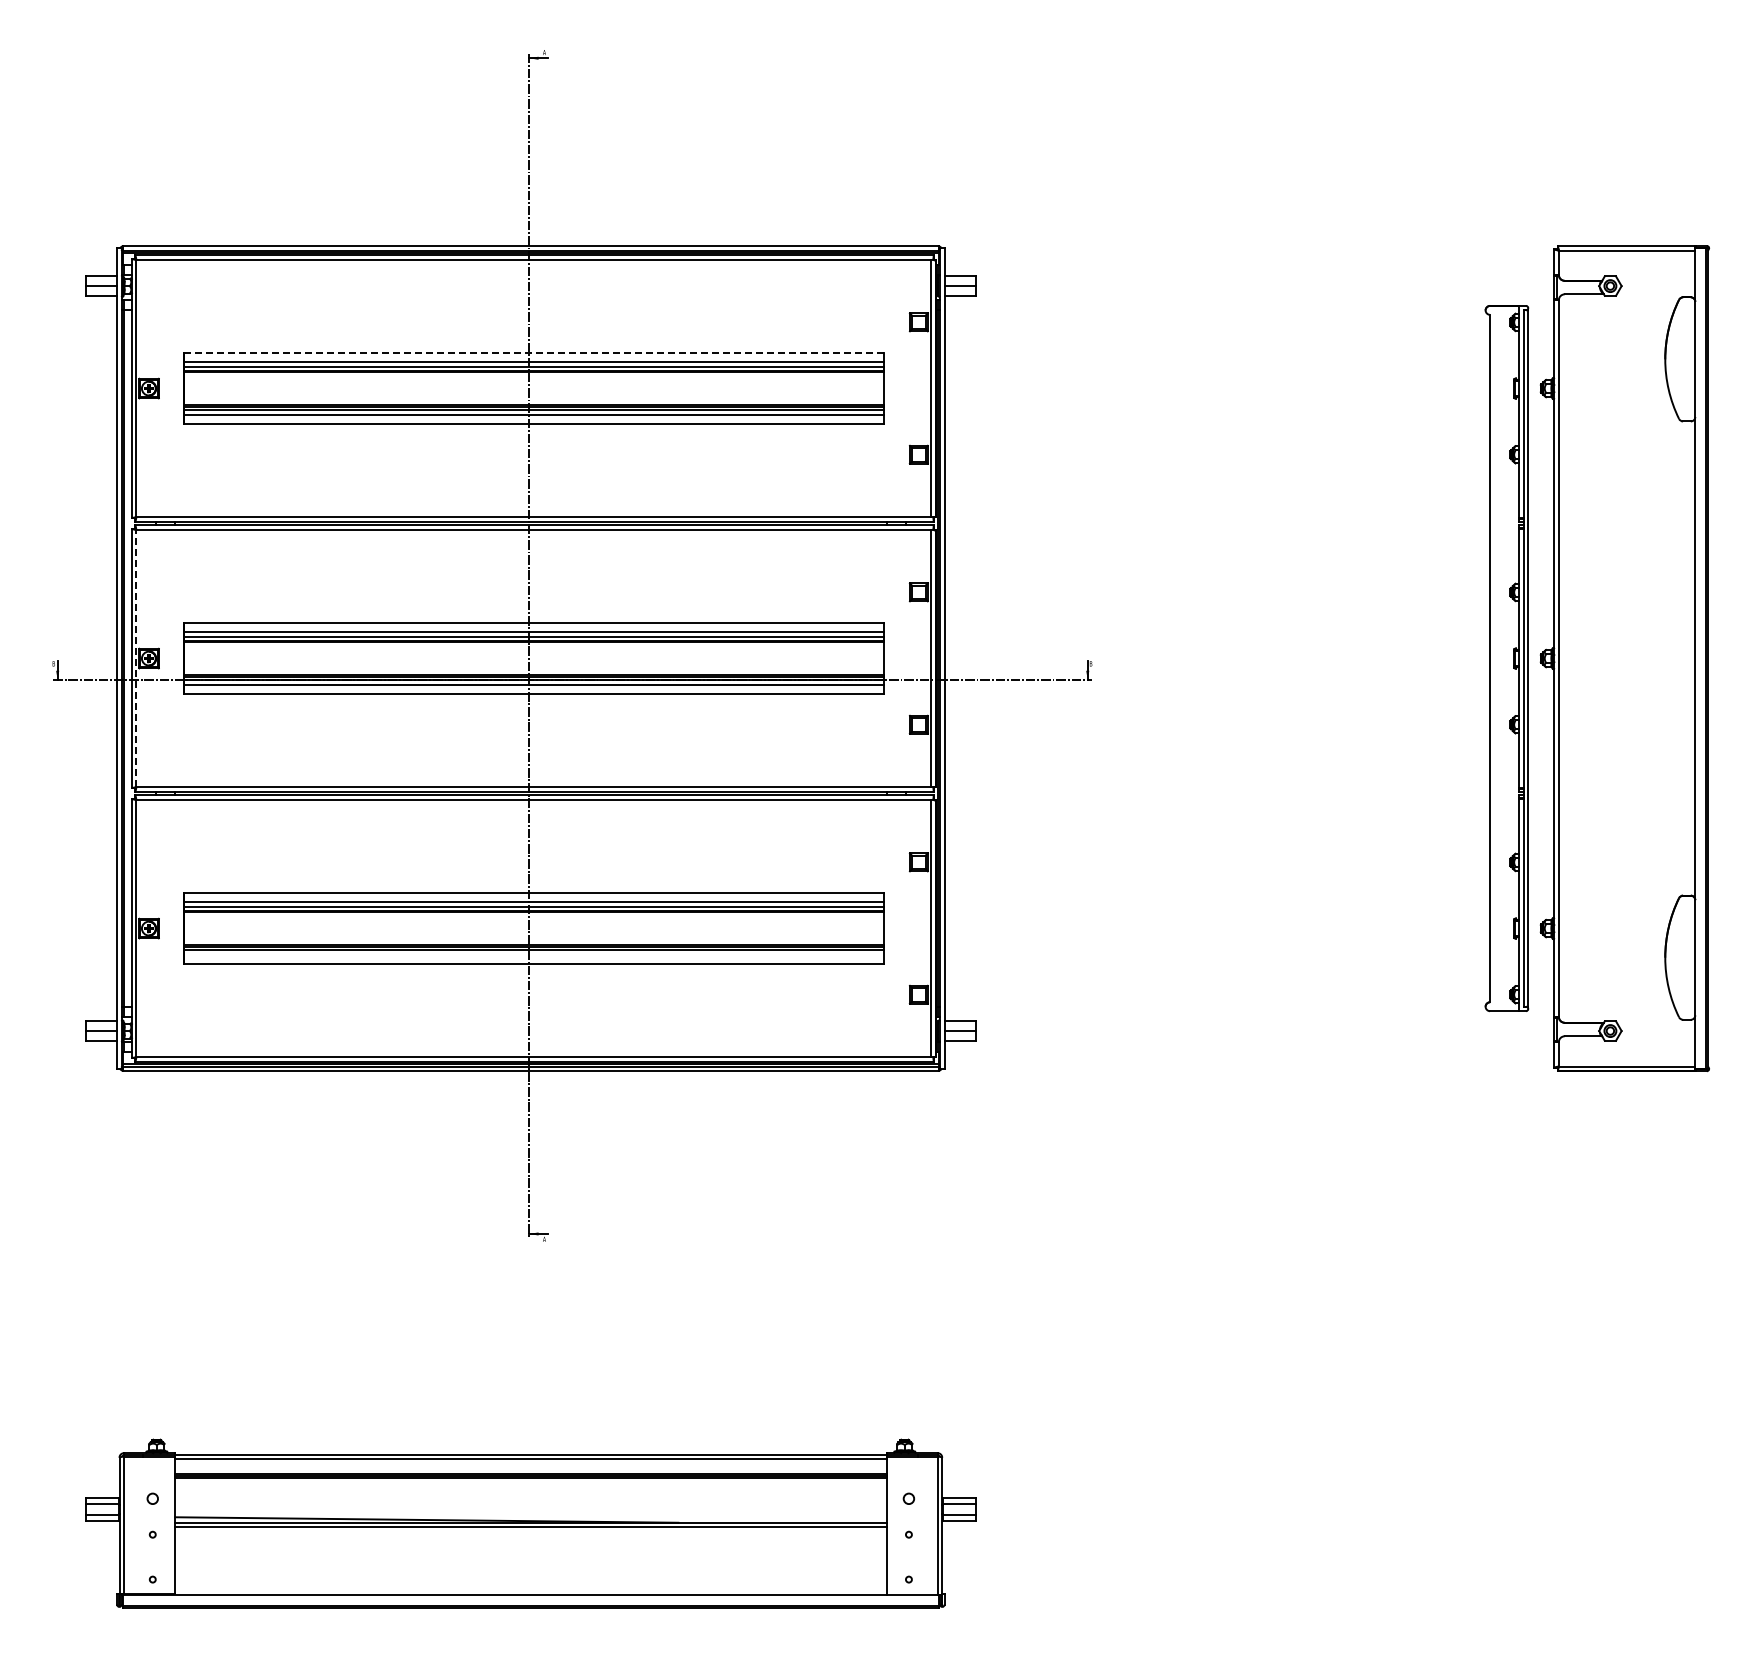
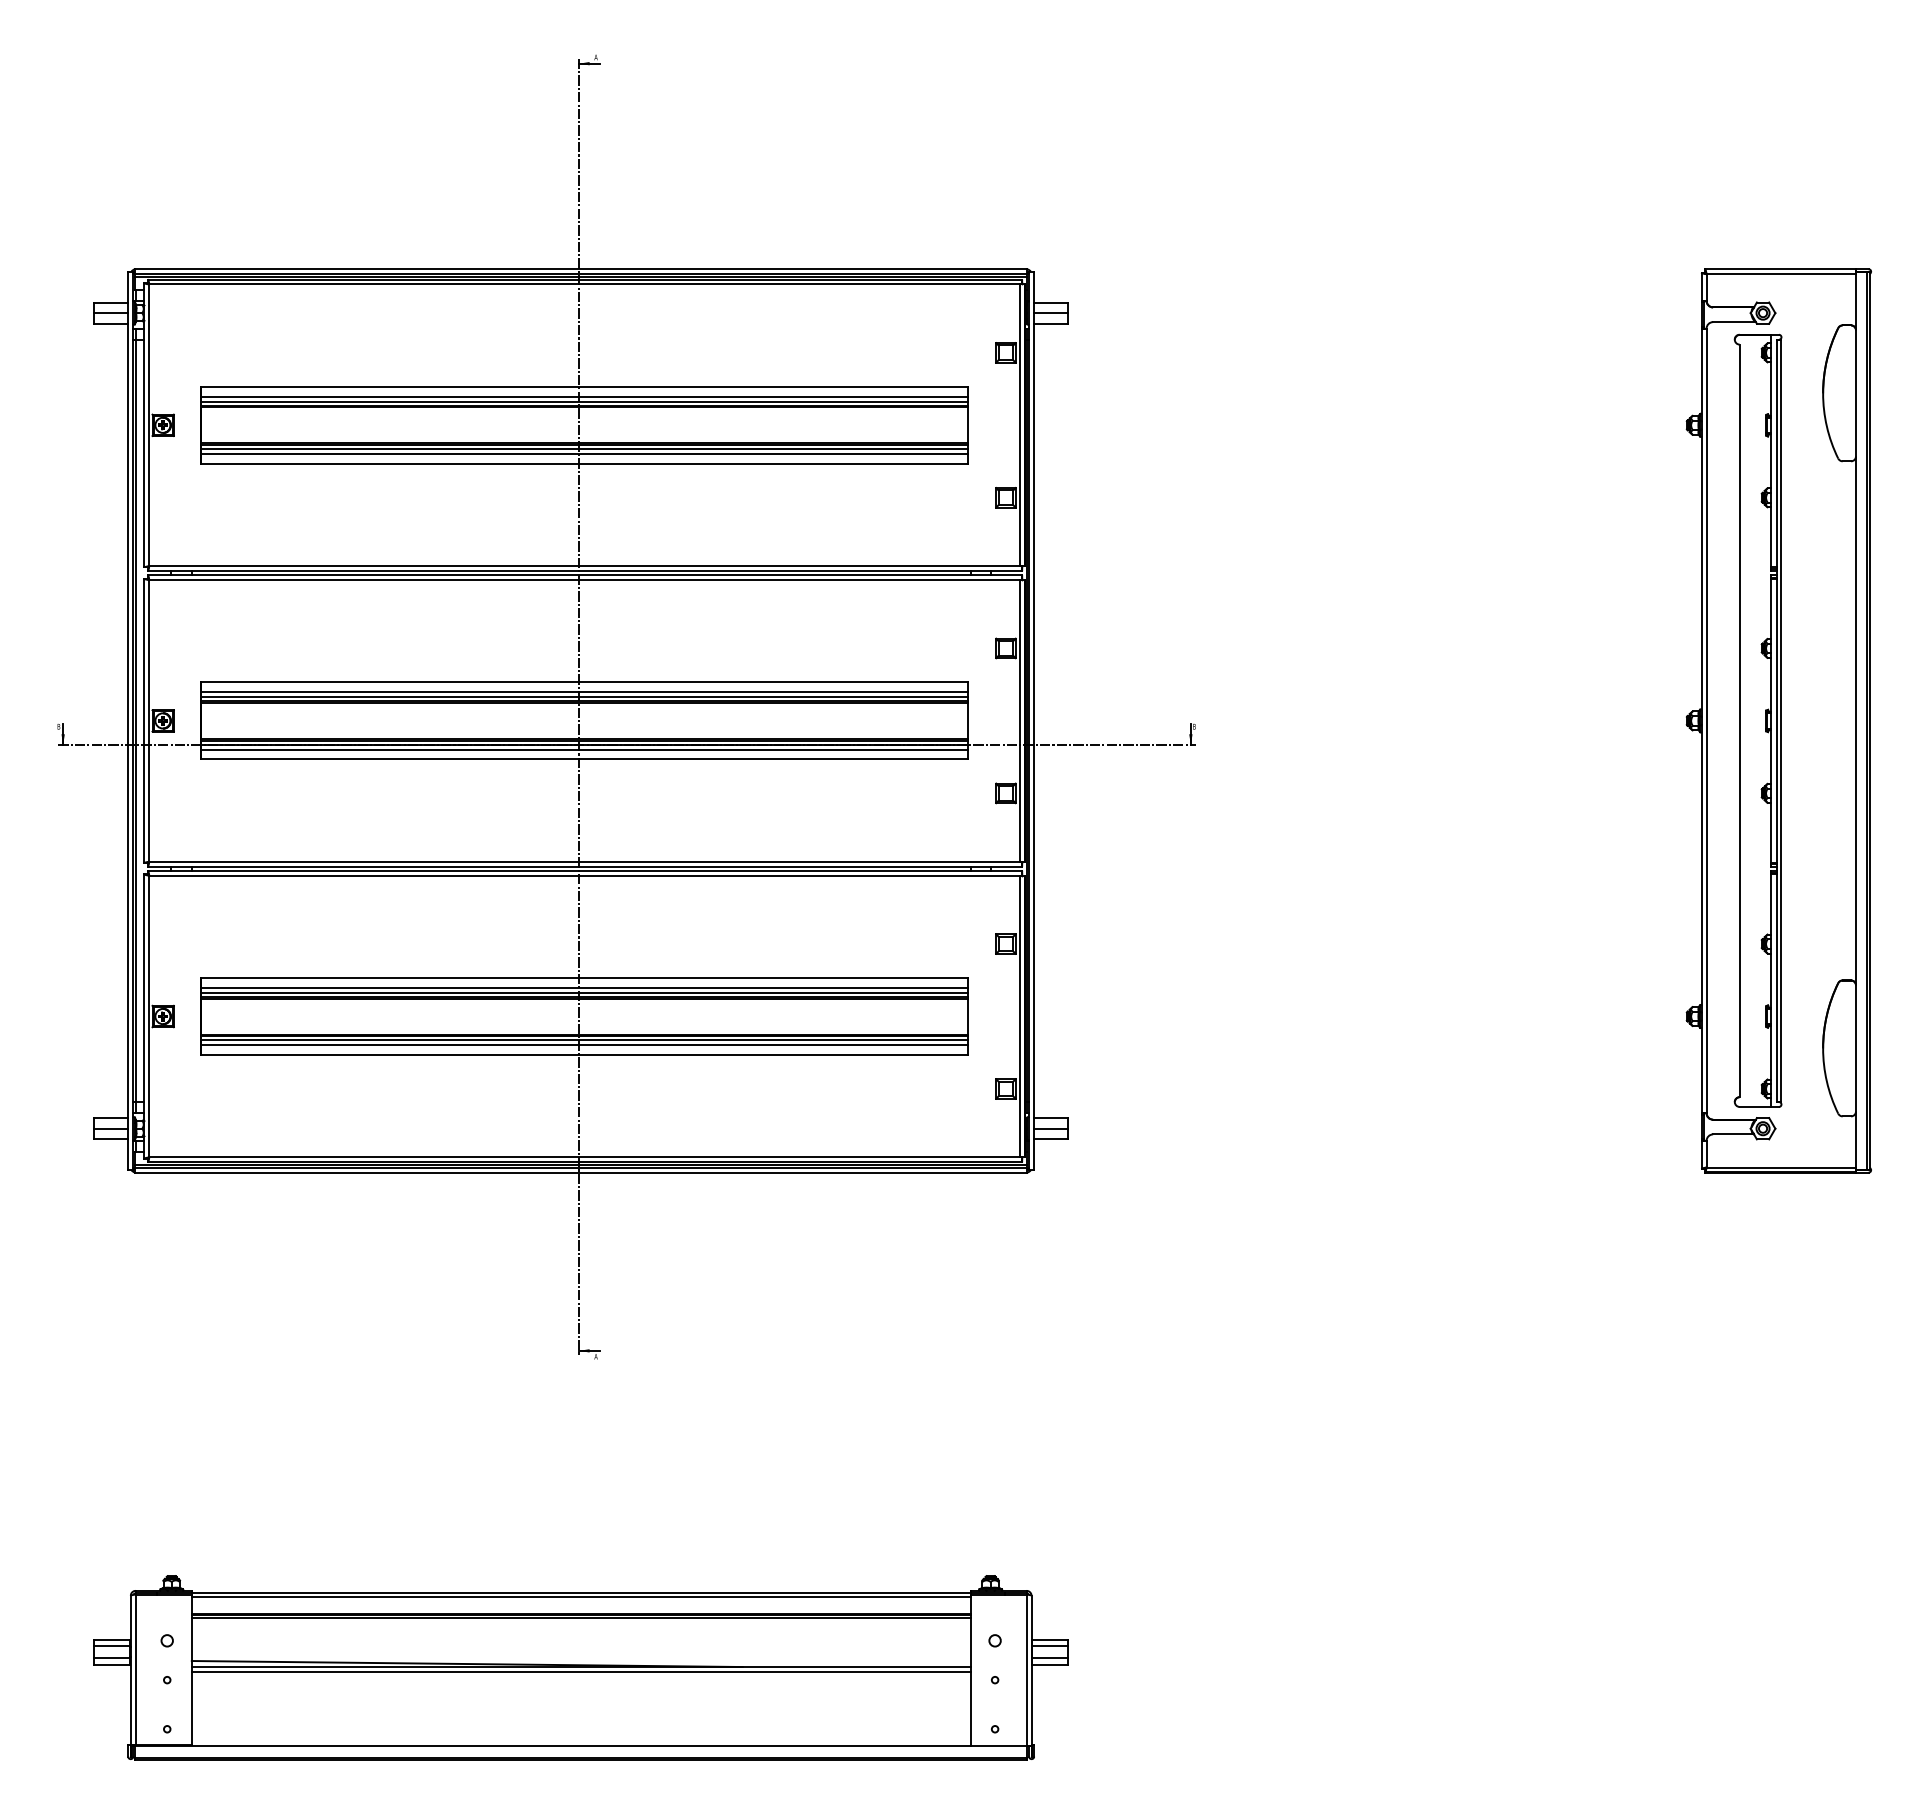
line: (533, 353) -> (584, 386), dashed -> solid
line: (136, 658) -> (149, 720), dashed -> solid
part: (1506, 658) -> (1757, 720), moved
line: (533, 954) -> (584, 1044), added

